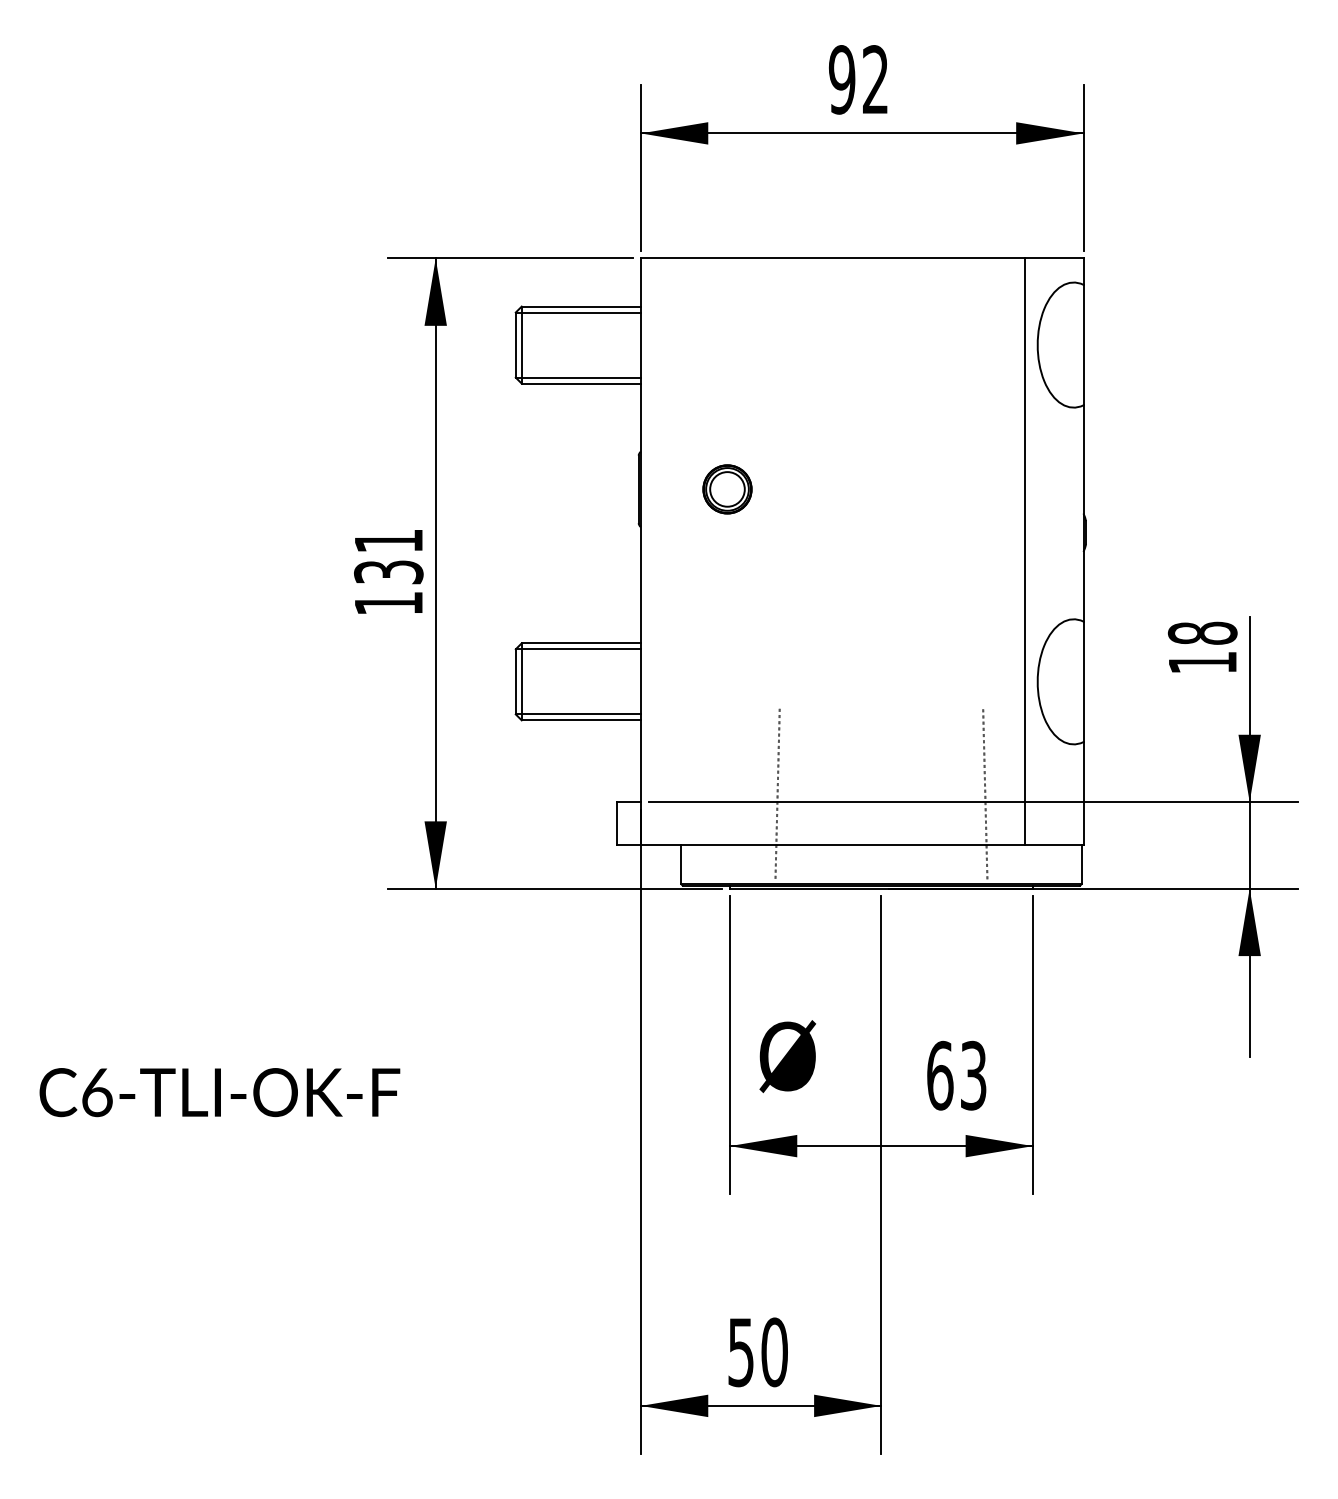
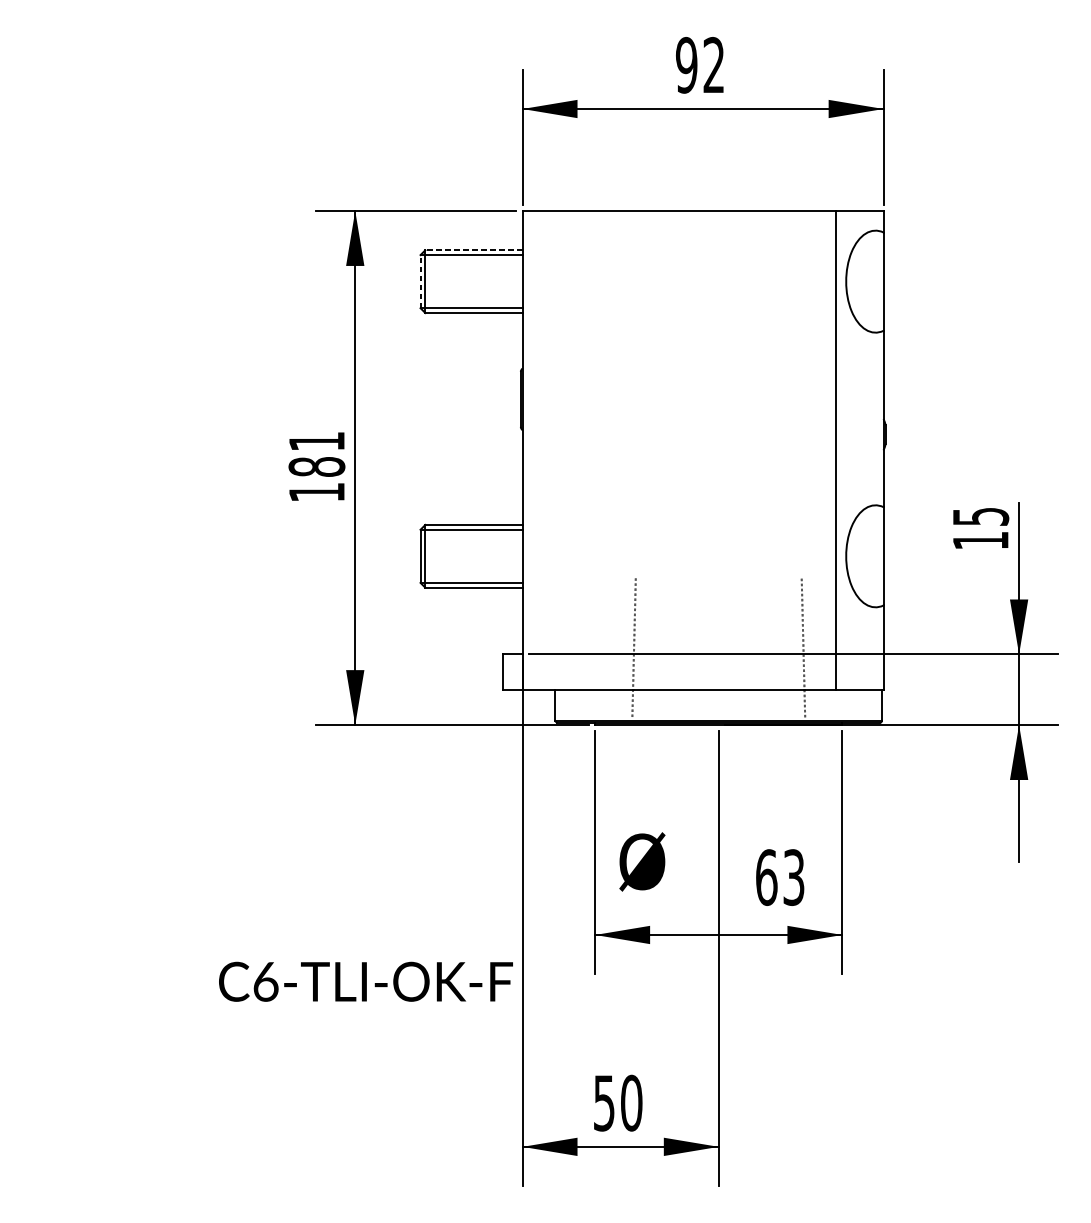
line: (581, 306) -> (474, 250), solid -> dashed
line: (515, 345) -> (420, 281), solid -> dashed
part: (727, 489) -> (593, 399), removed
text: (388, 572) -> (316, 467), 131 -> 181
text: (1202, 632) -> (980, 516), 18 -> 15
text: (219, 1092) -> (365, 981), moved

